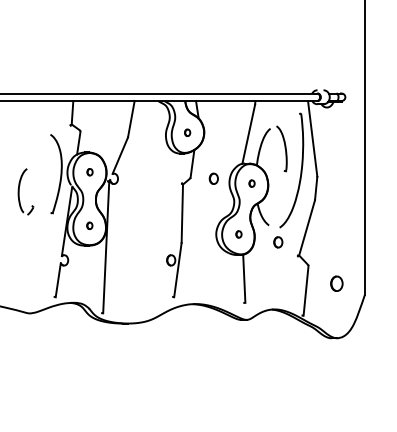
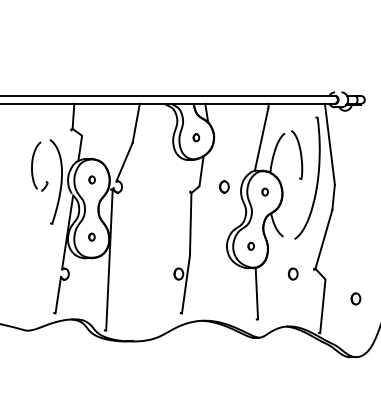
part: (25, 191) -> (39, 166), moved
part: (278, 242) -> (293, 274), moved
part: (337, 283) -> (356, 298), size x0.71

